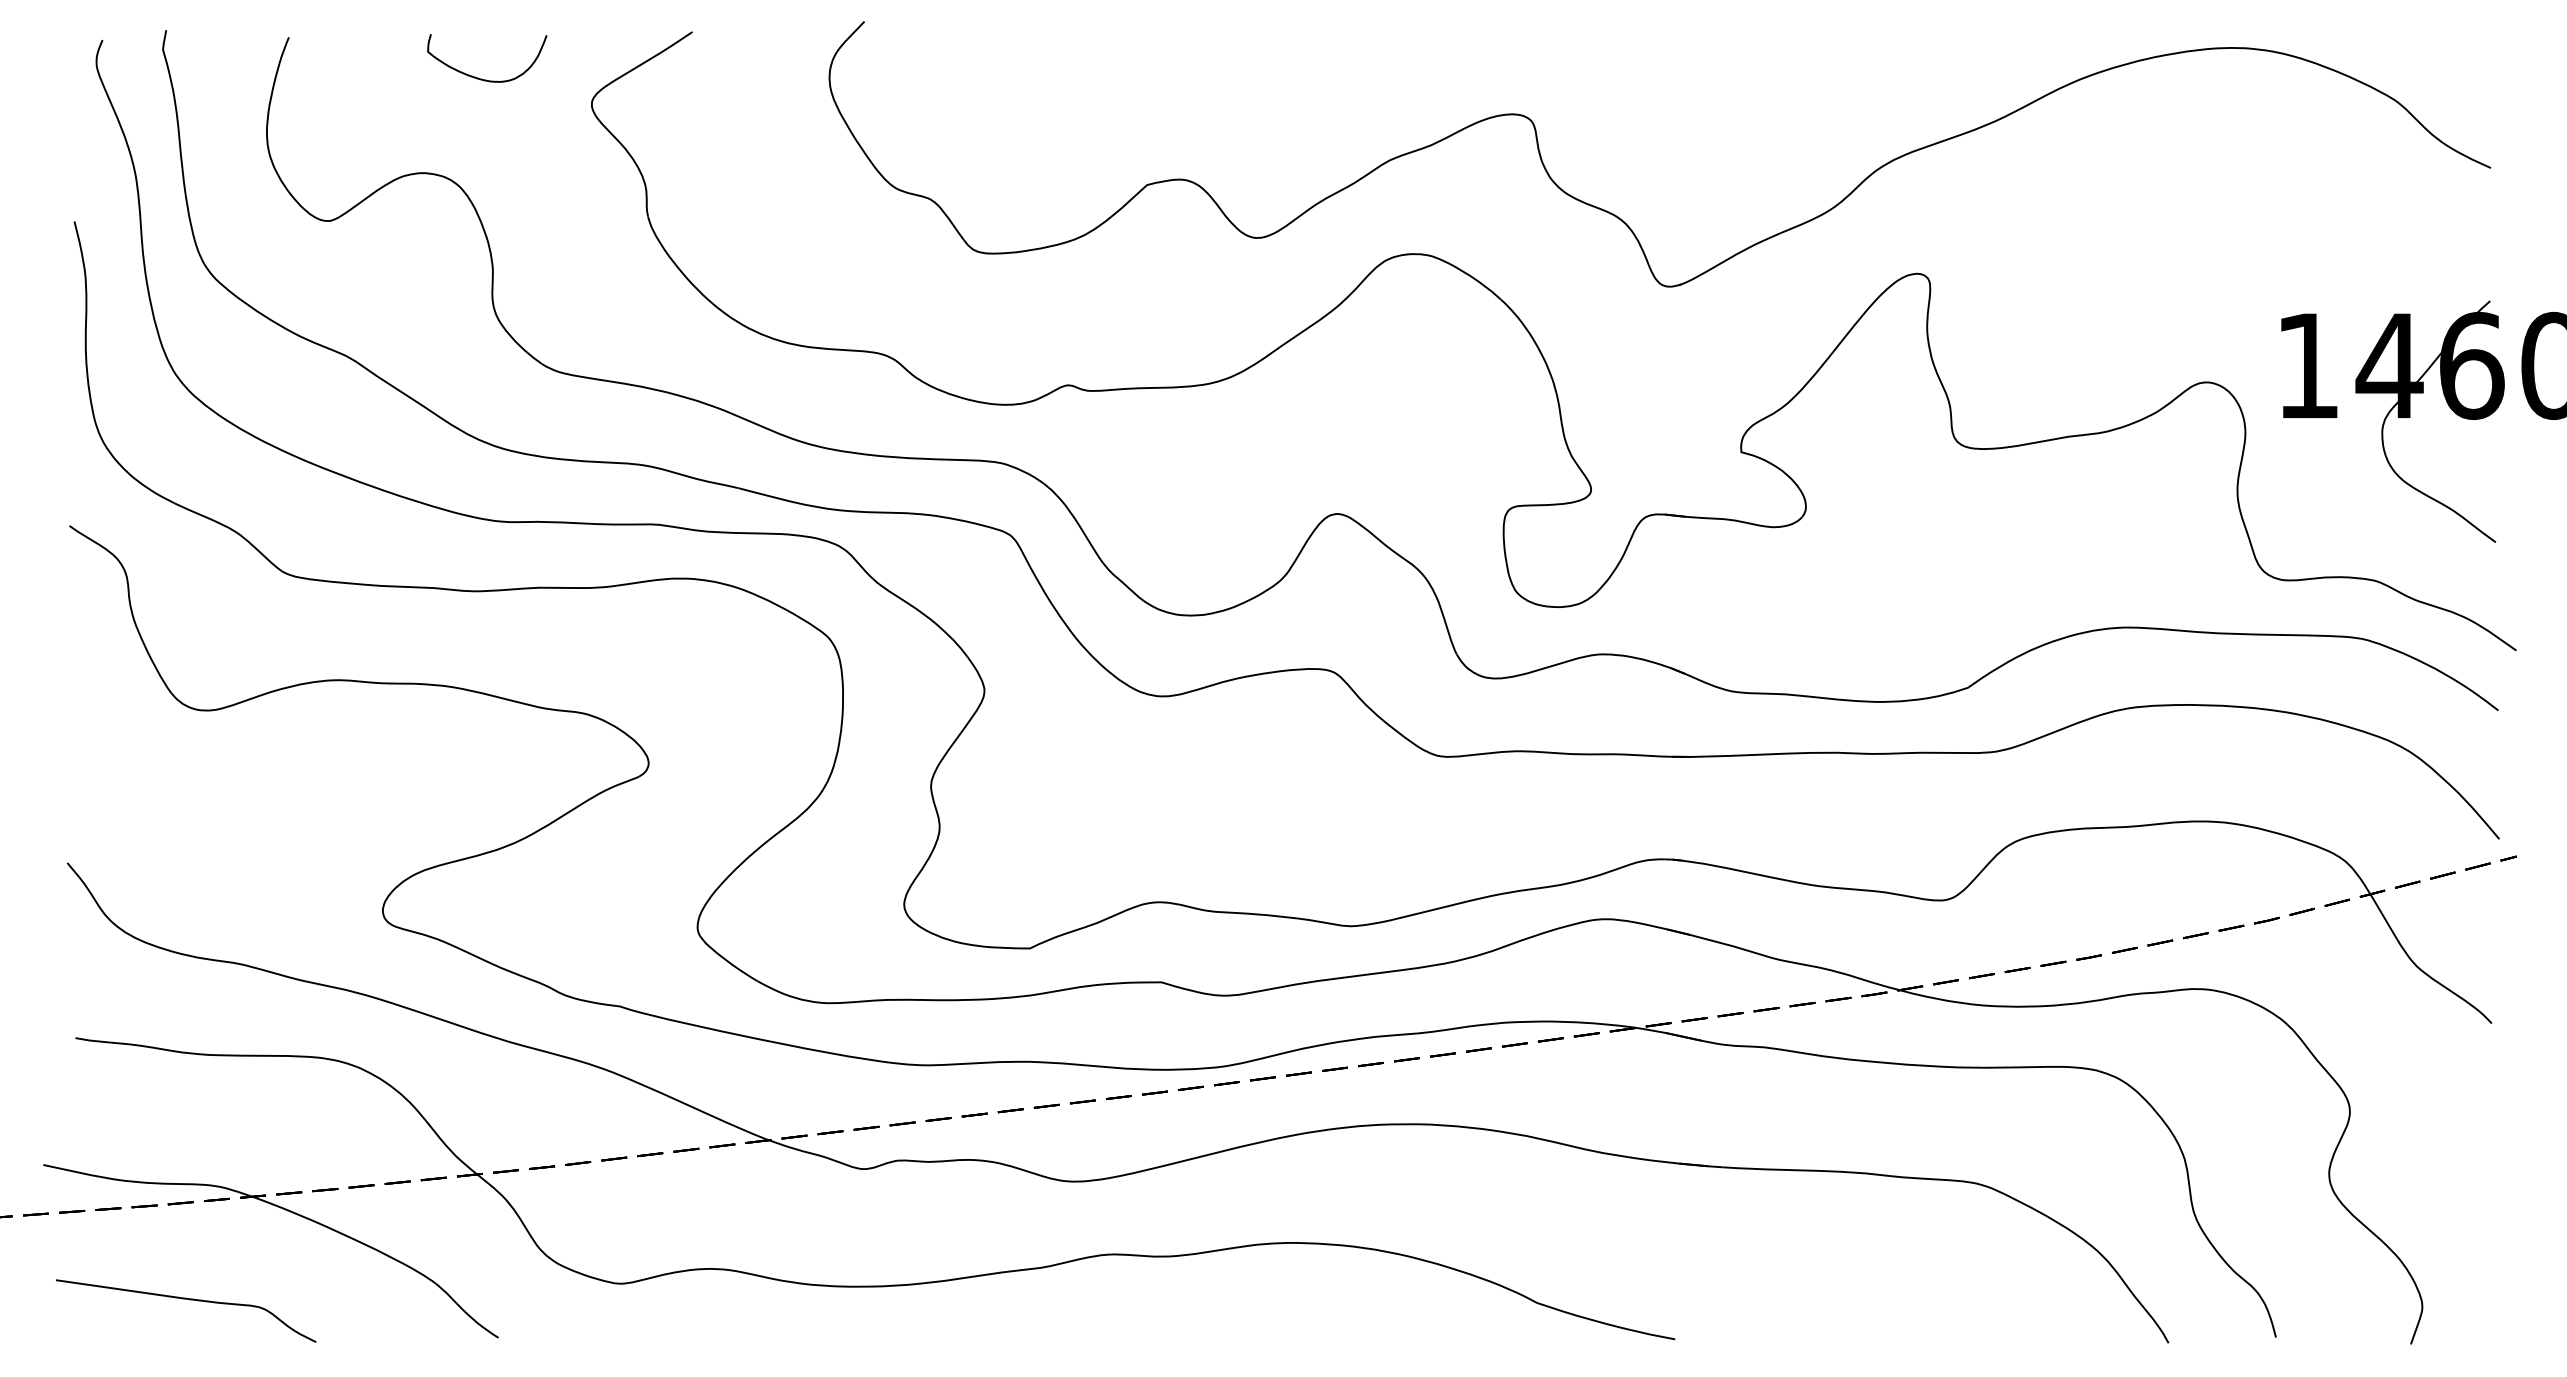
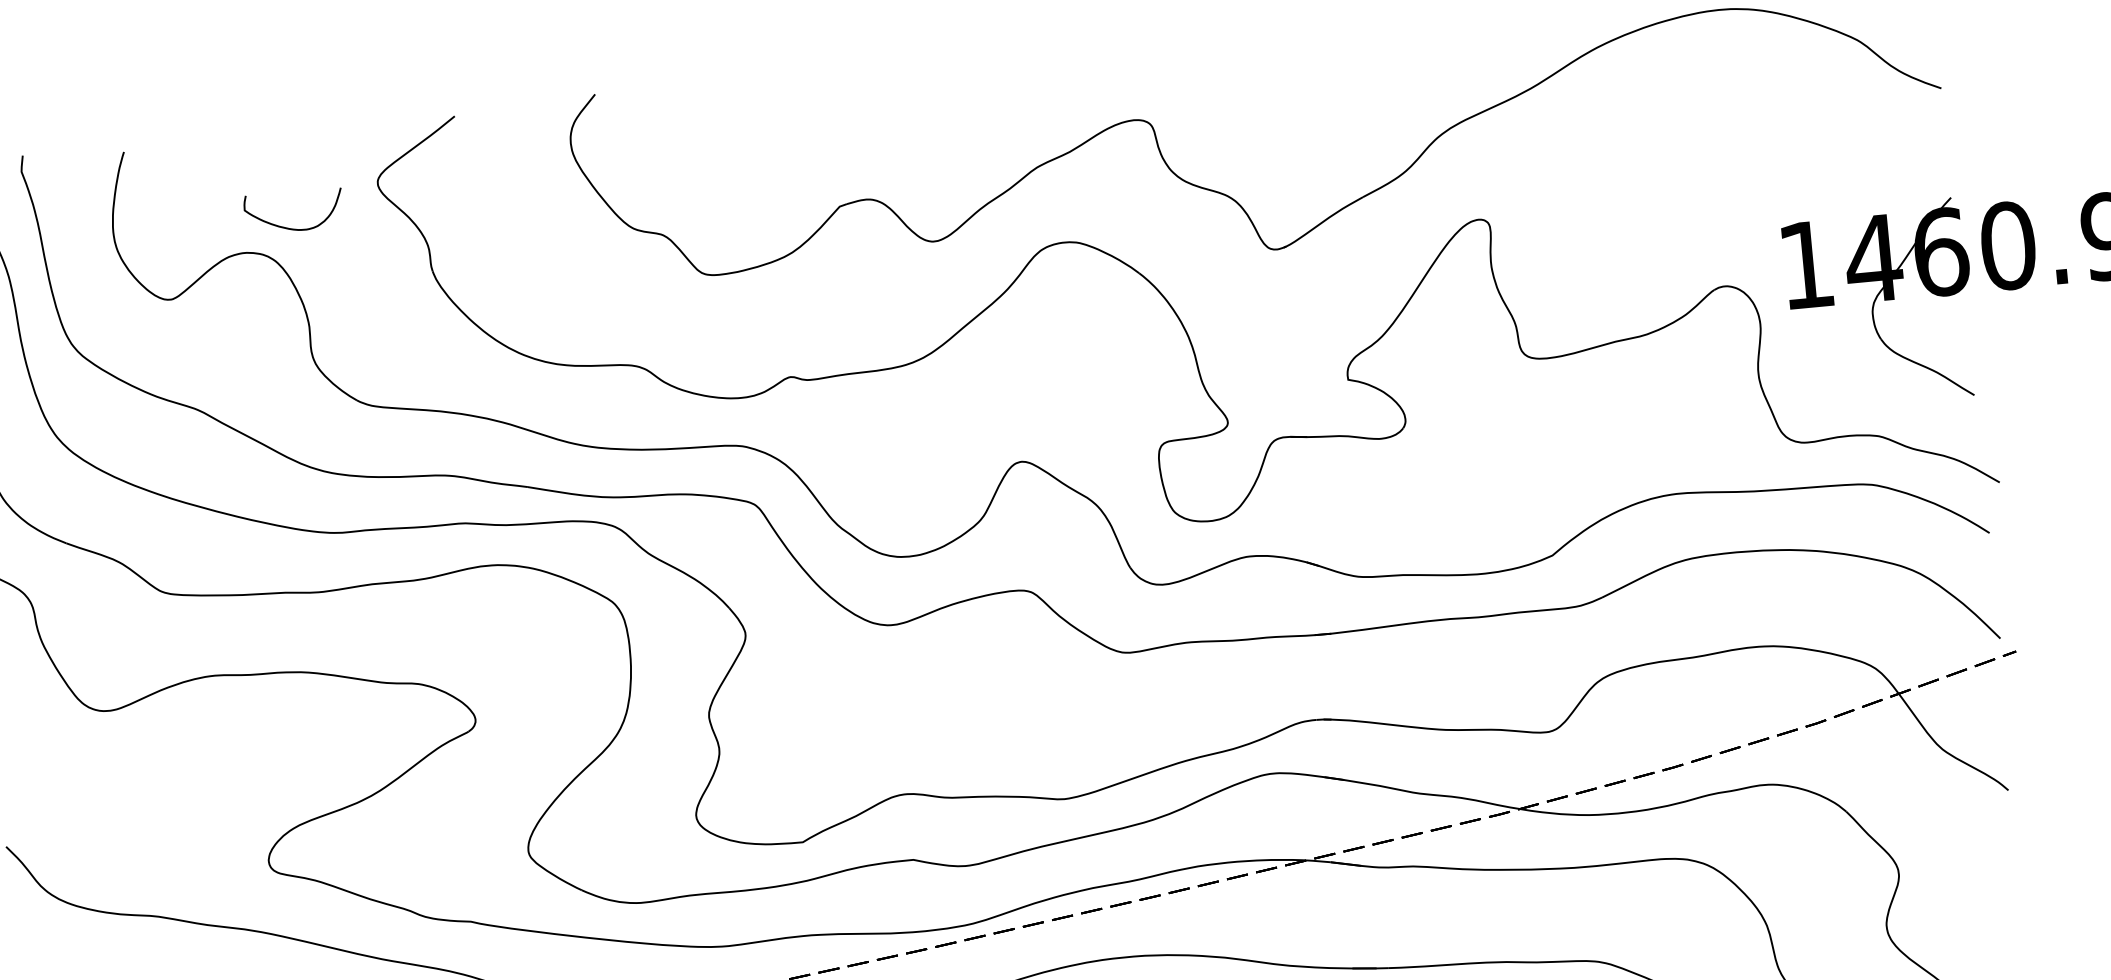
curve: (482, 78) -> (291, 228), moved

